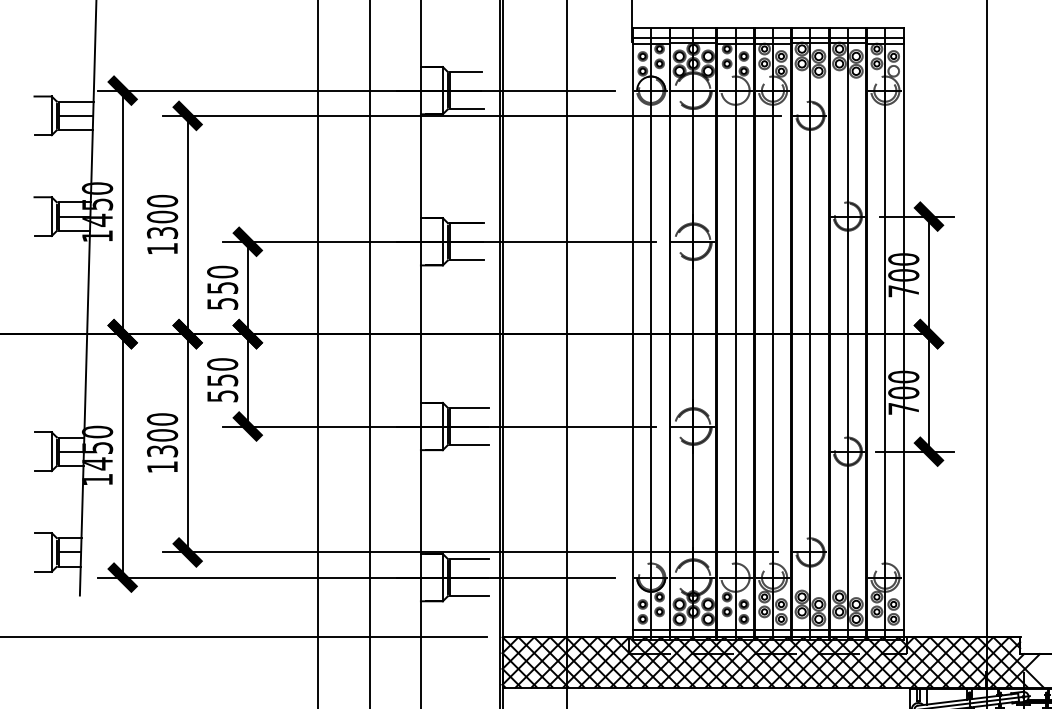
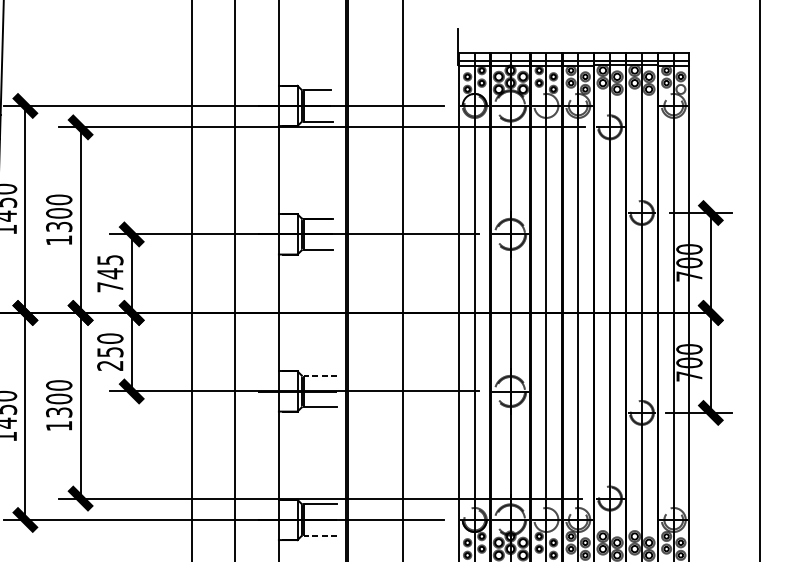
text: (222, 287) -> (110, 273), 550 -> 745
text: (222, 396) -> (110, 365), 550 -> 250
line: (469, 408) -> (320, 376), solid -> dashed
line: (469, 596) -> (320, 536), solid -> dashed

